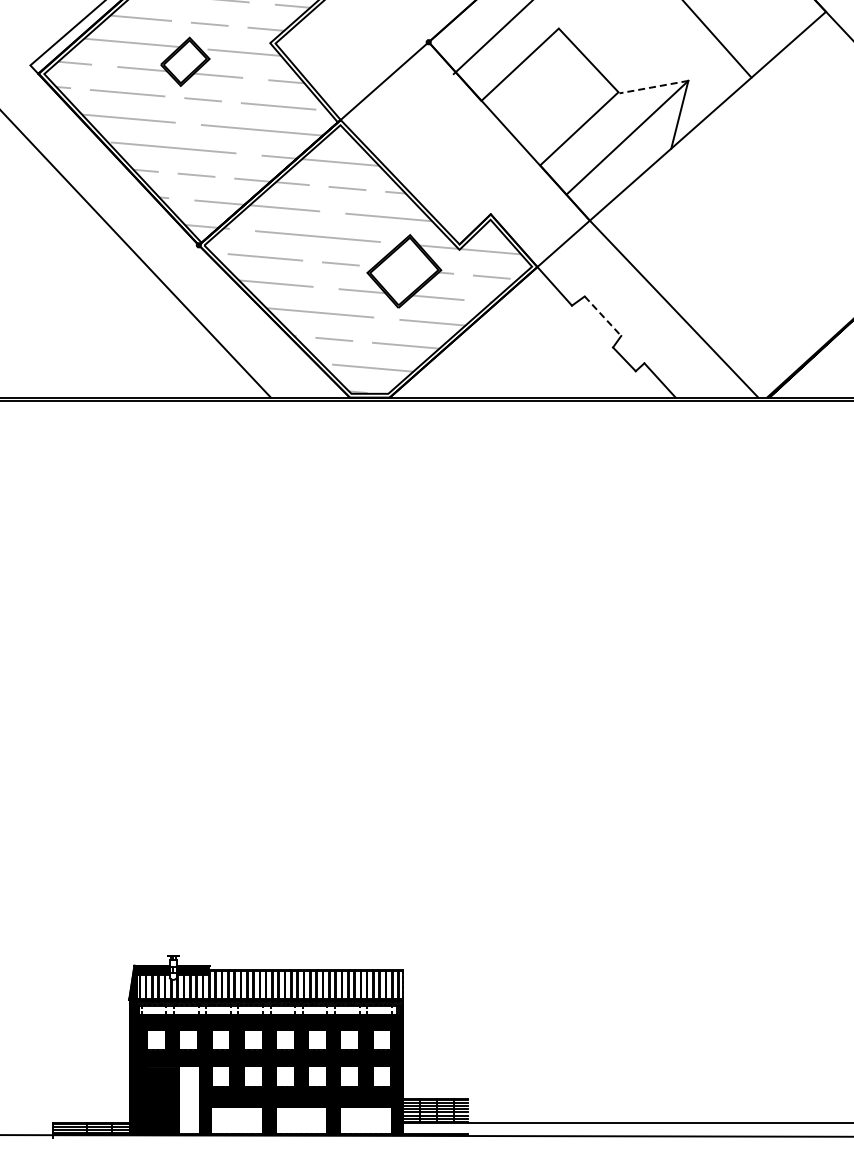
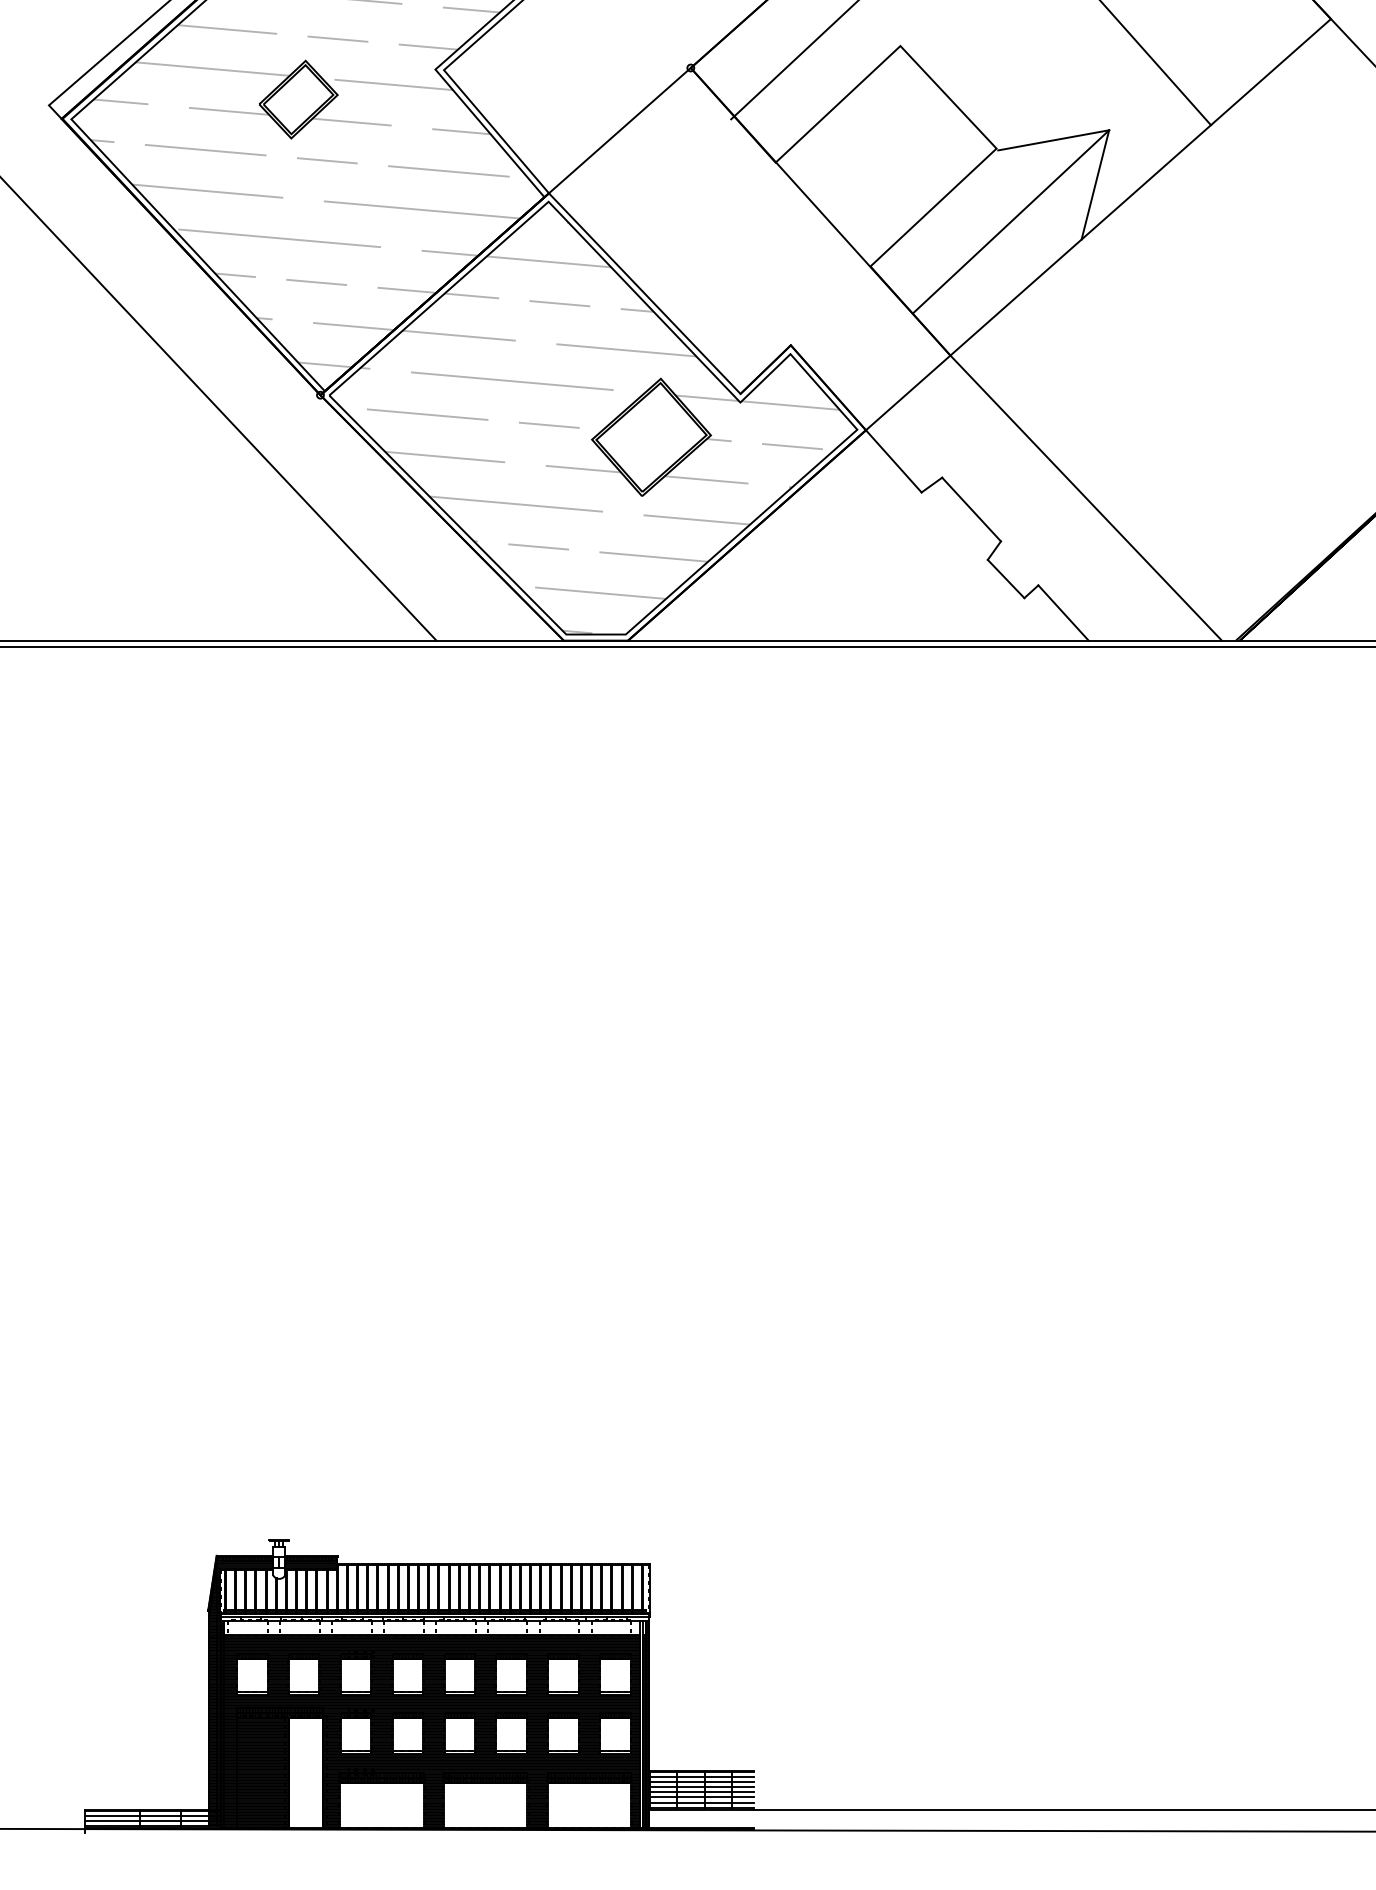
line: (653, 87) -> (1052, 140), dashed -> solid
line: (602, 316) -> (970, 509), dashed -> solid

